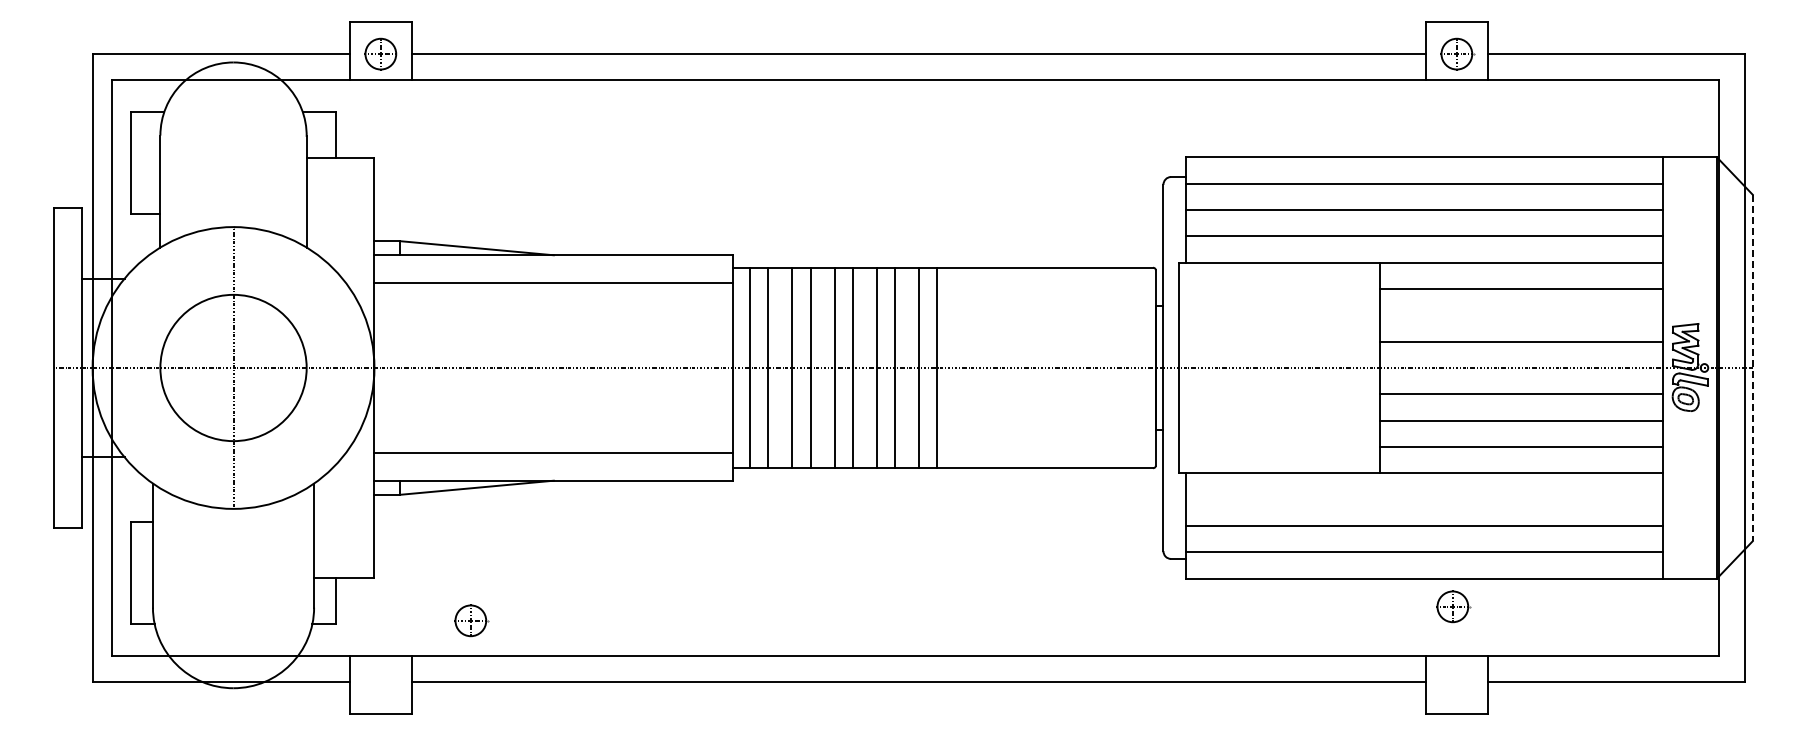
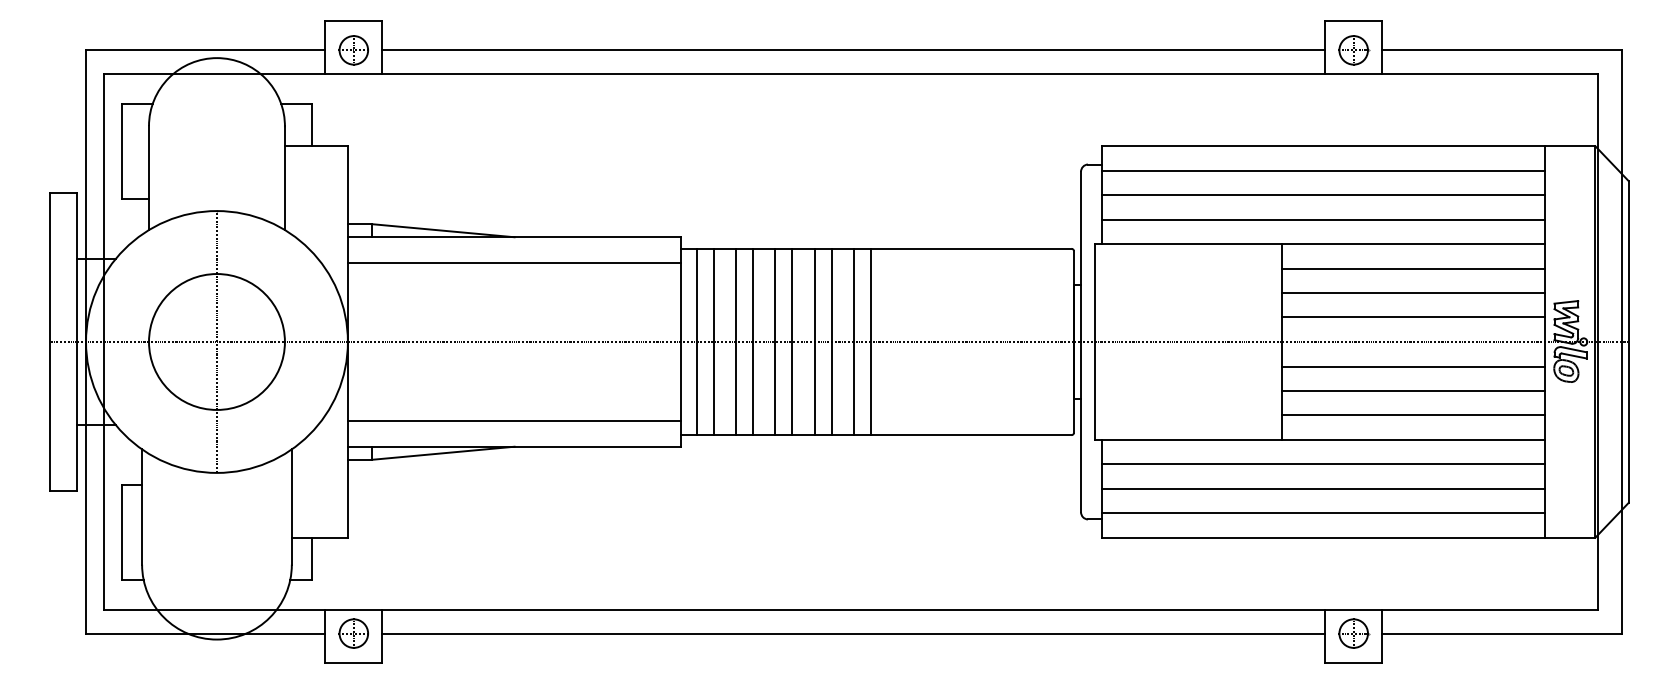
line: (1521, 315) -> (1413, 293), added
line: (1752, 368) -> (1628, 342), dashed -> solid
line: (1424, 499) -> (1323, 464), added
part: (1453, 606) -> (1354, 633), moved
part: (470, 620) -> (353, 633), moved

